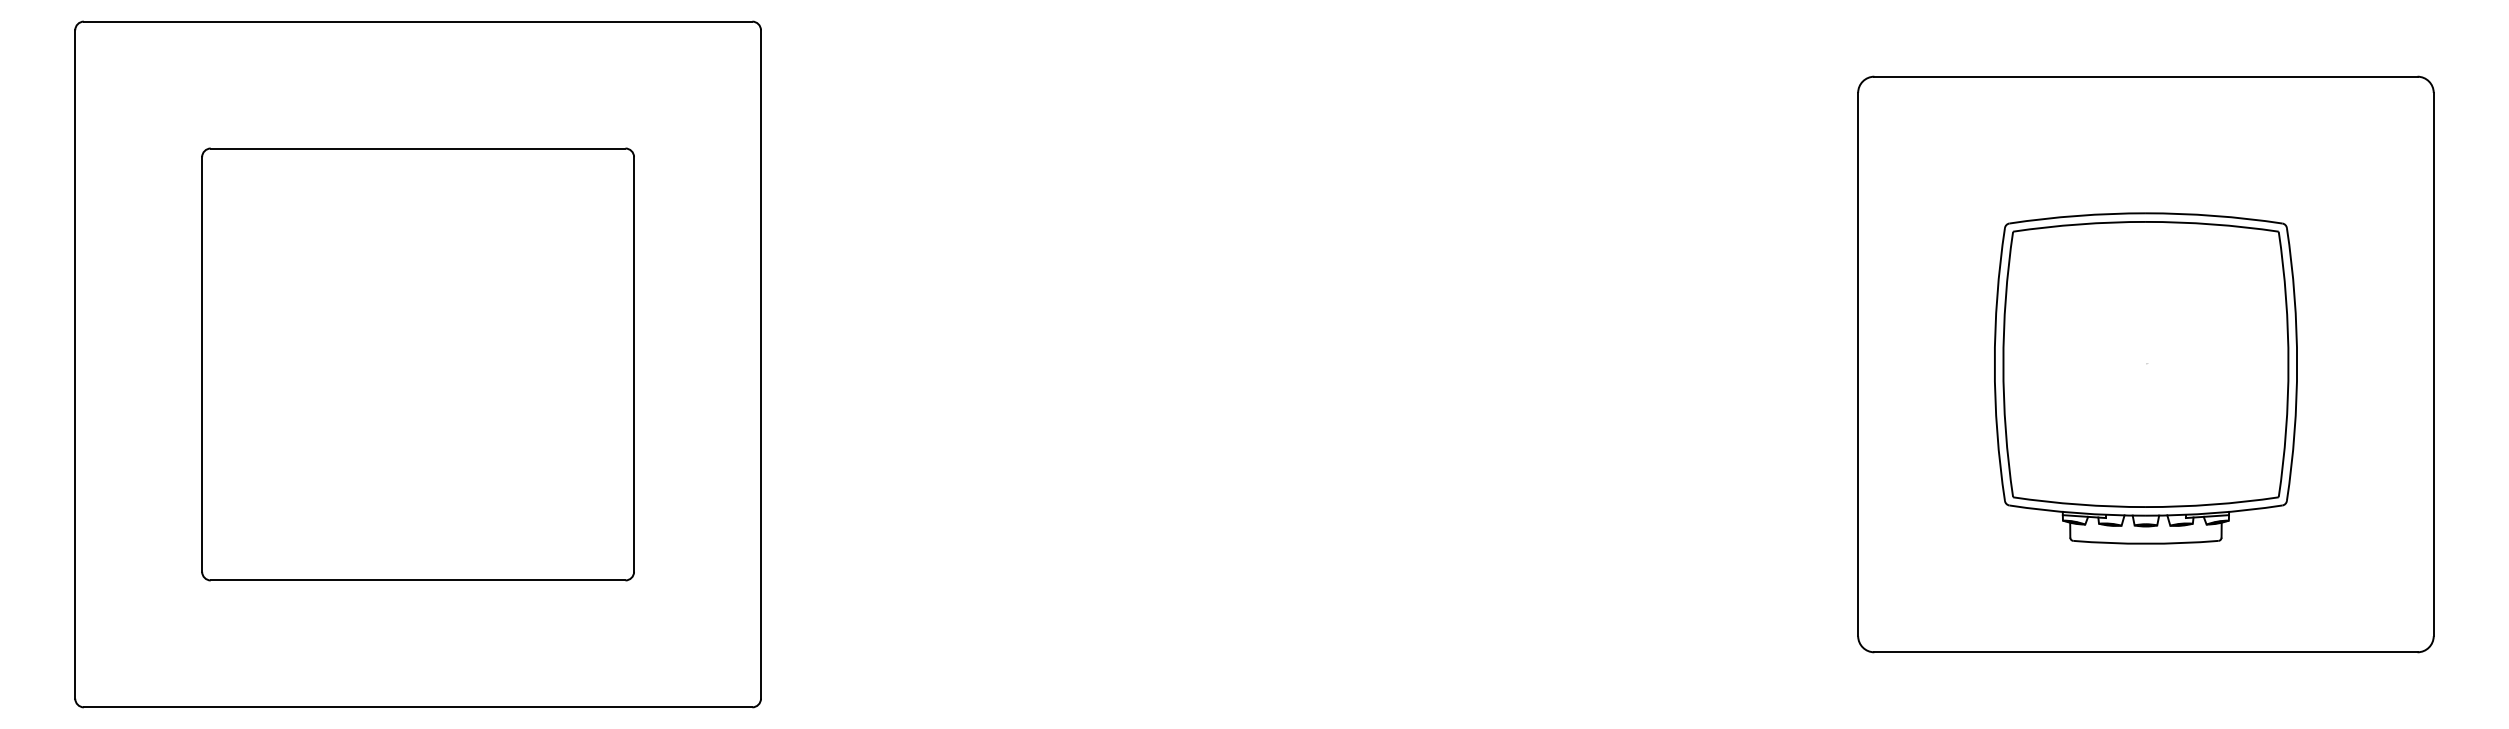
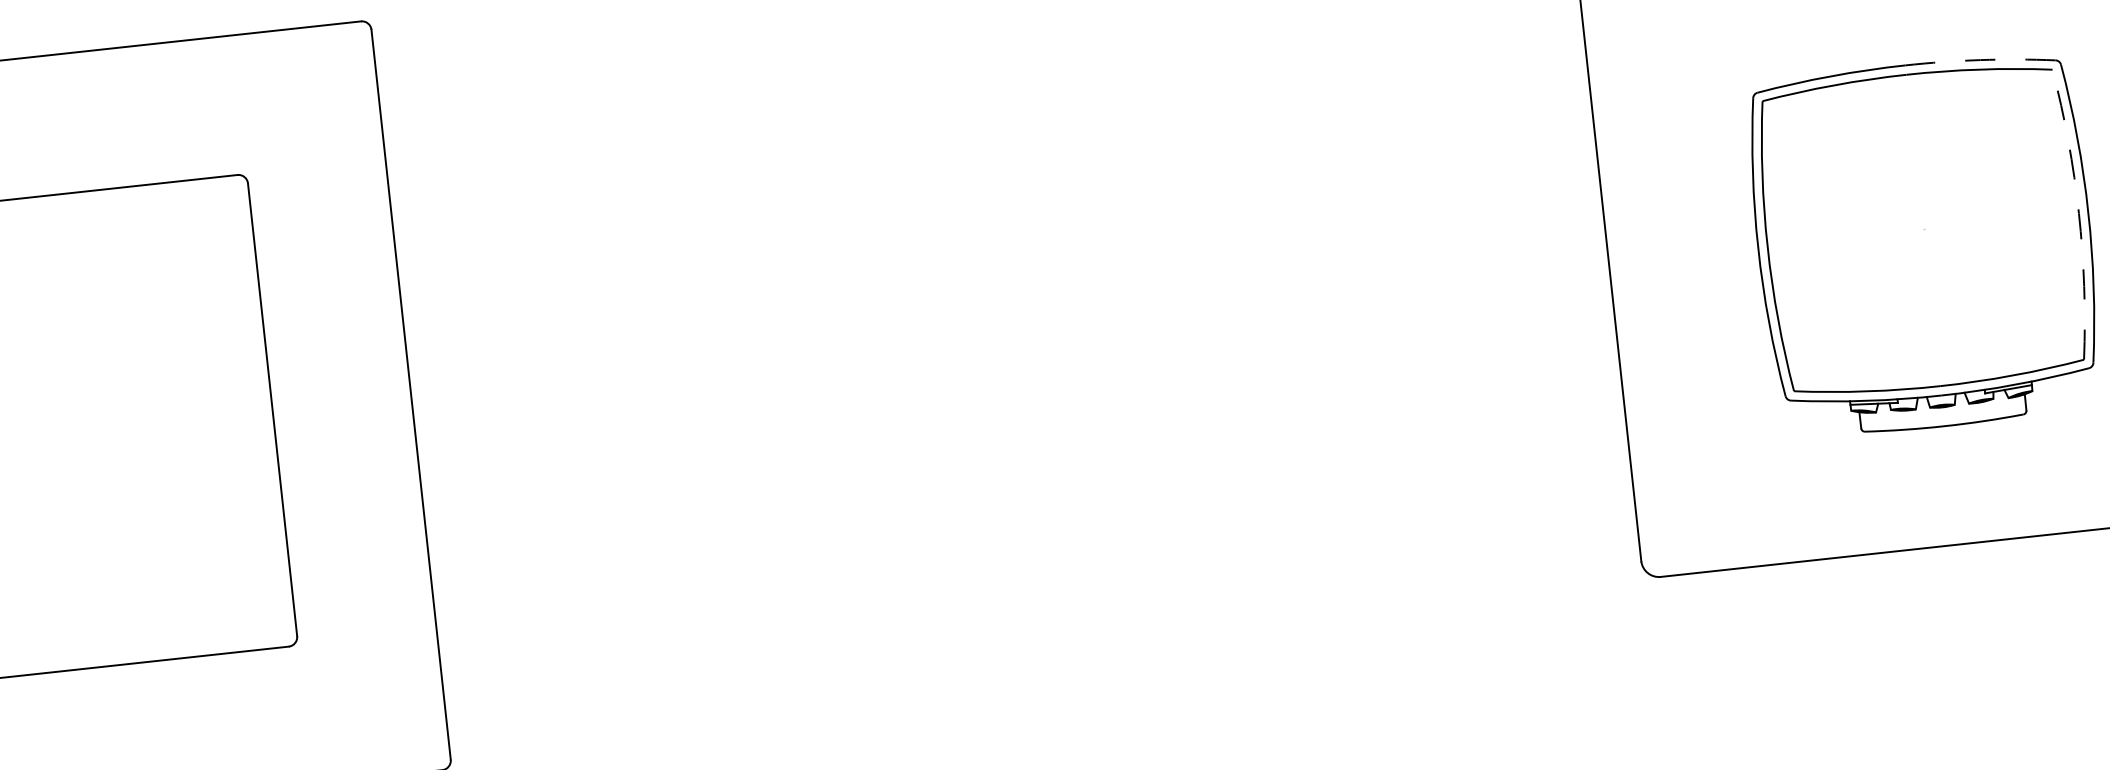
arc: (2214, 215) -> (1980, 59), solid -> dashed
arc: (2288, 364) -> (2078, 213), solid -> dashed

